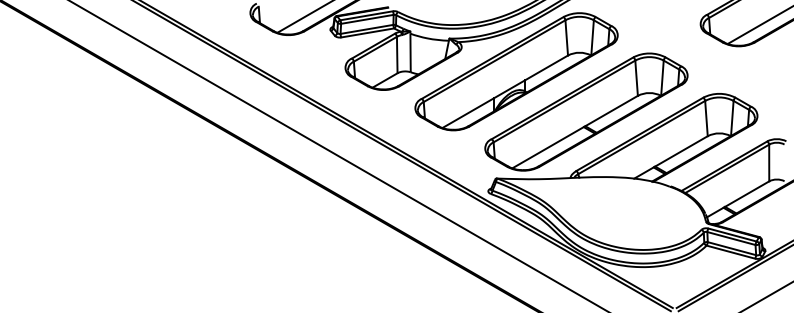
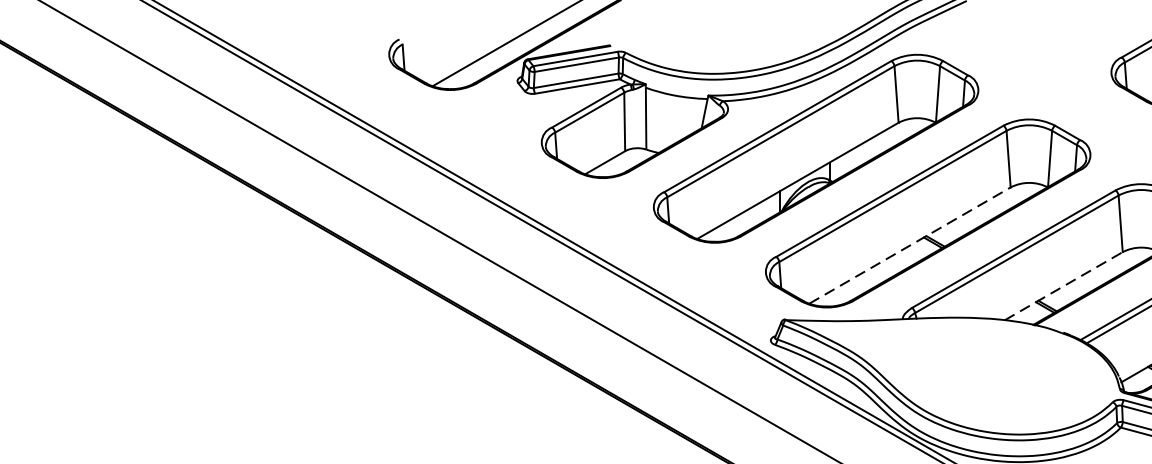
line: (575, 131) -> (910, 244), solid -> dashed
line: (671, 157) -> (1064, 286), solid -> dashed

